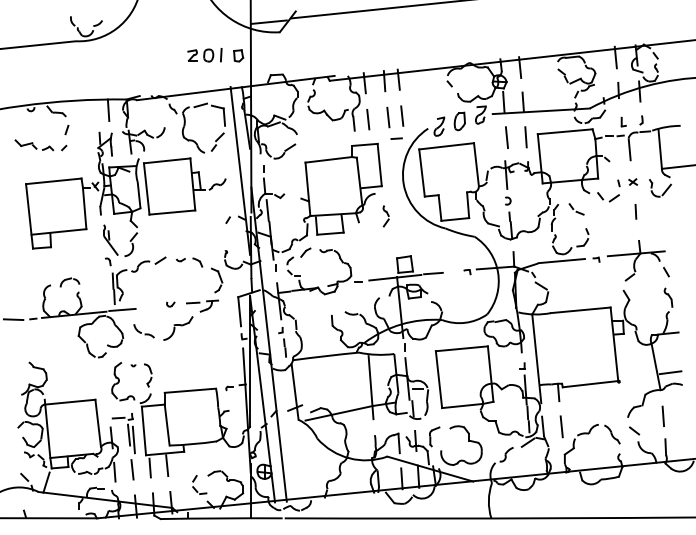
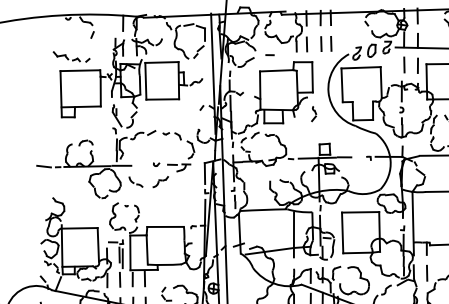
line: (396, 138) -> (269, 55), moved
part: (40, 145) -> (71, 57), moved
part: (178, 328) -> (160, 182), size x0.7

